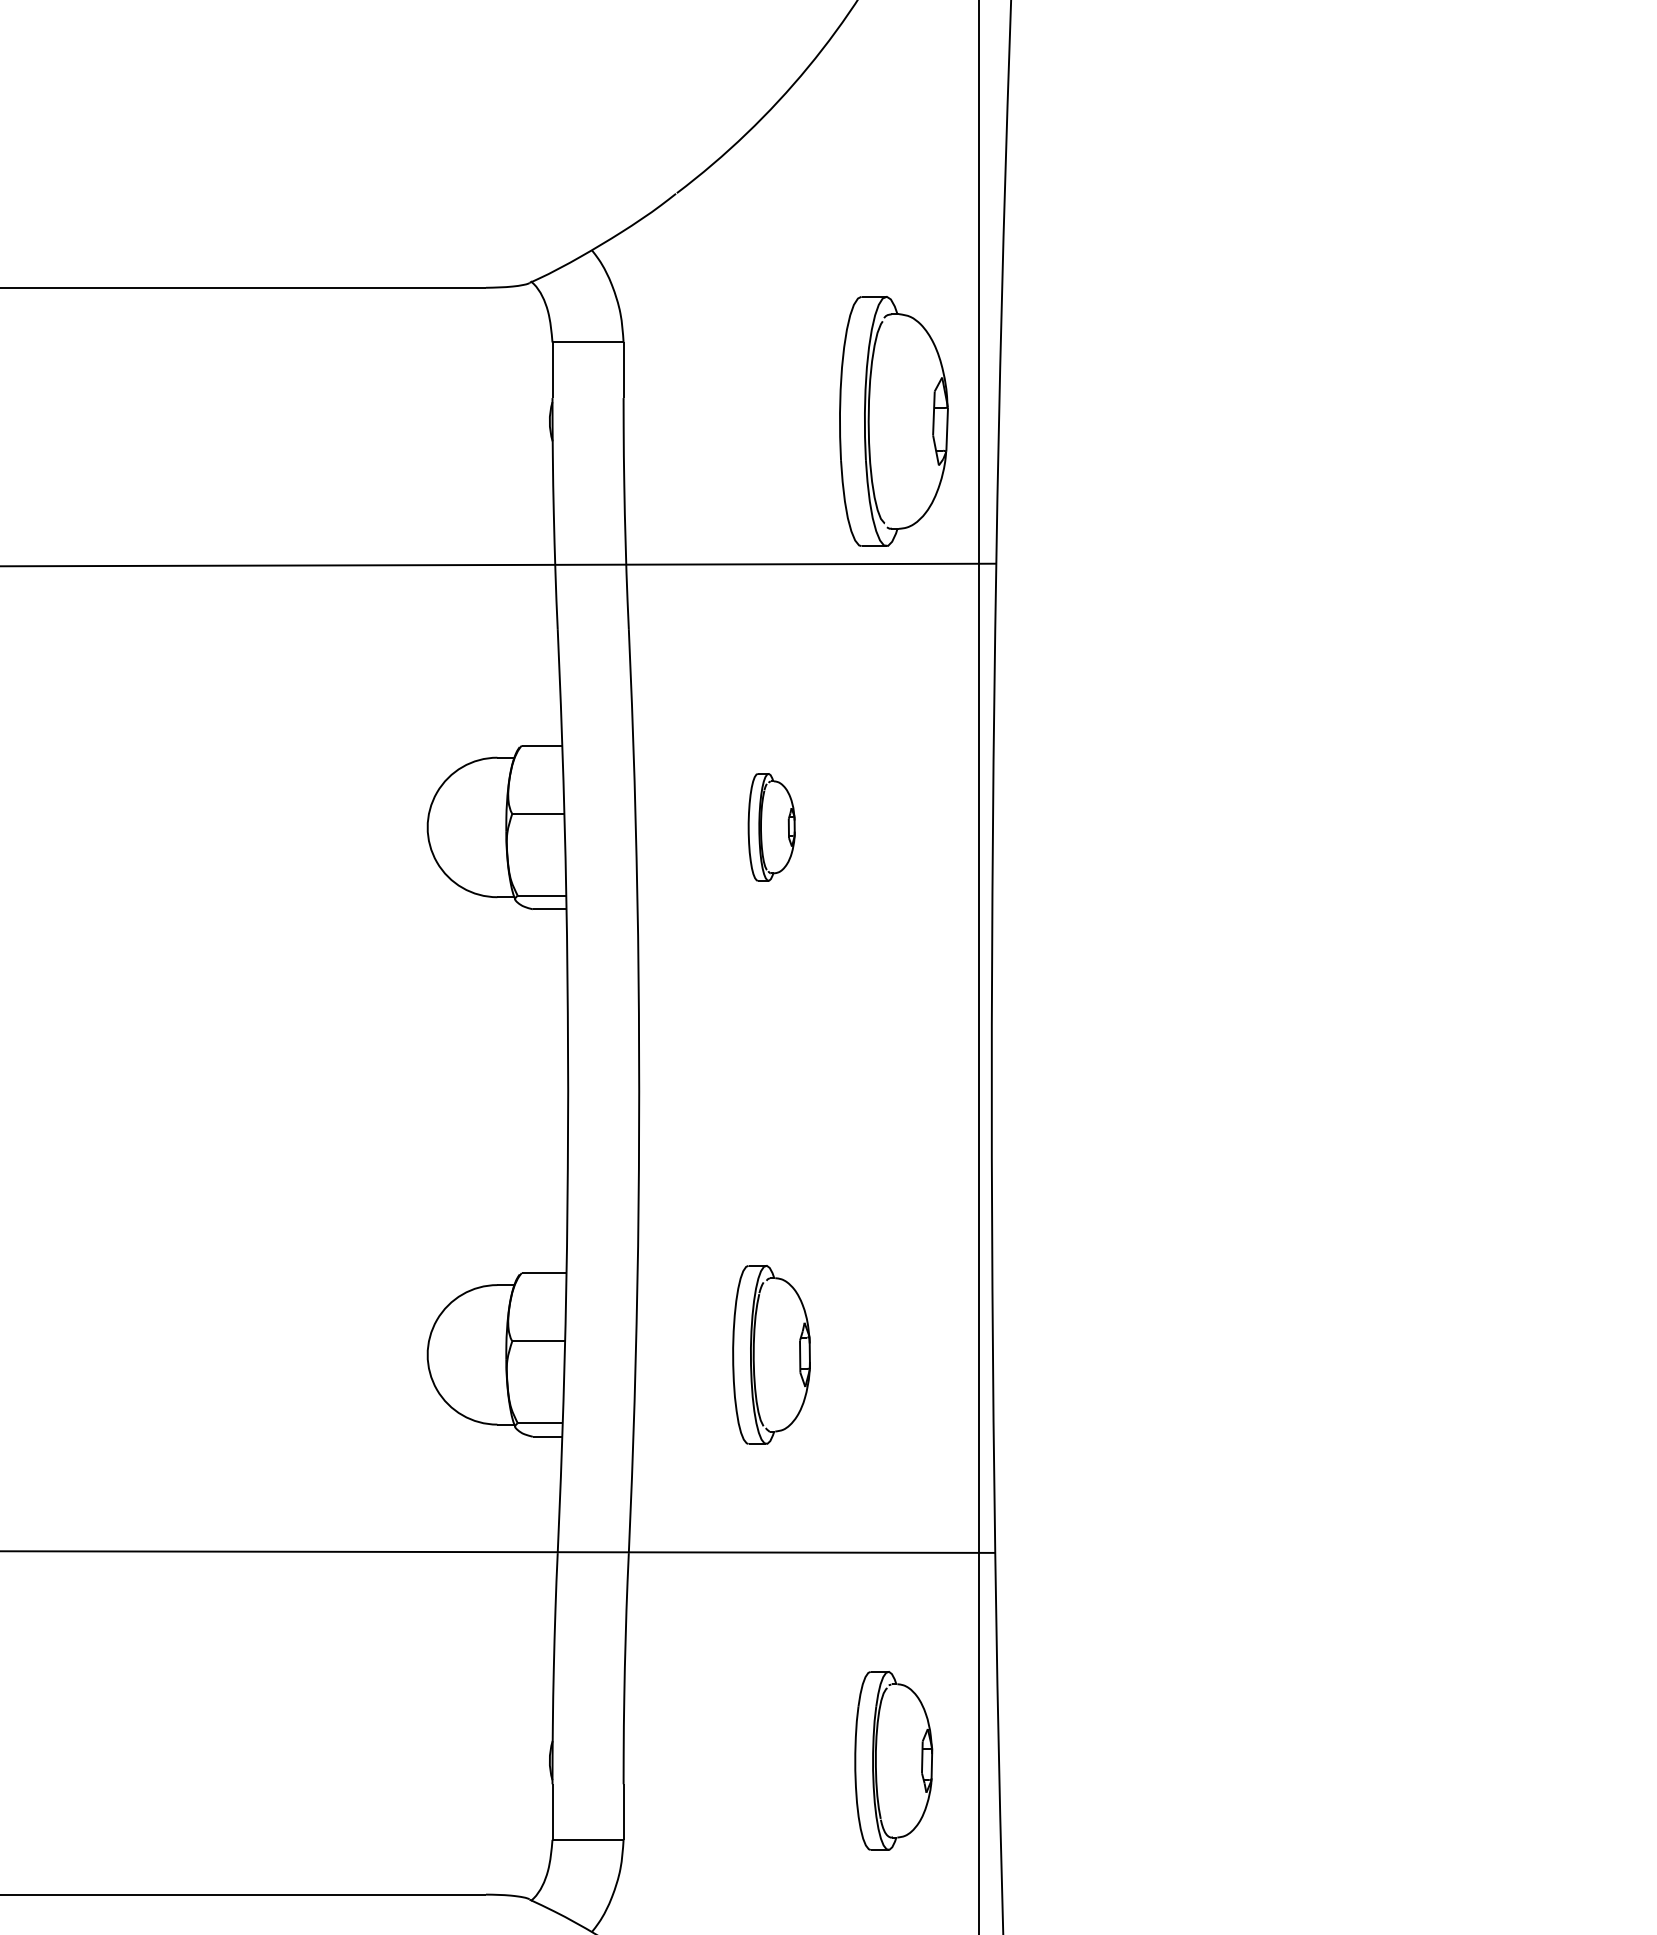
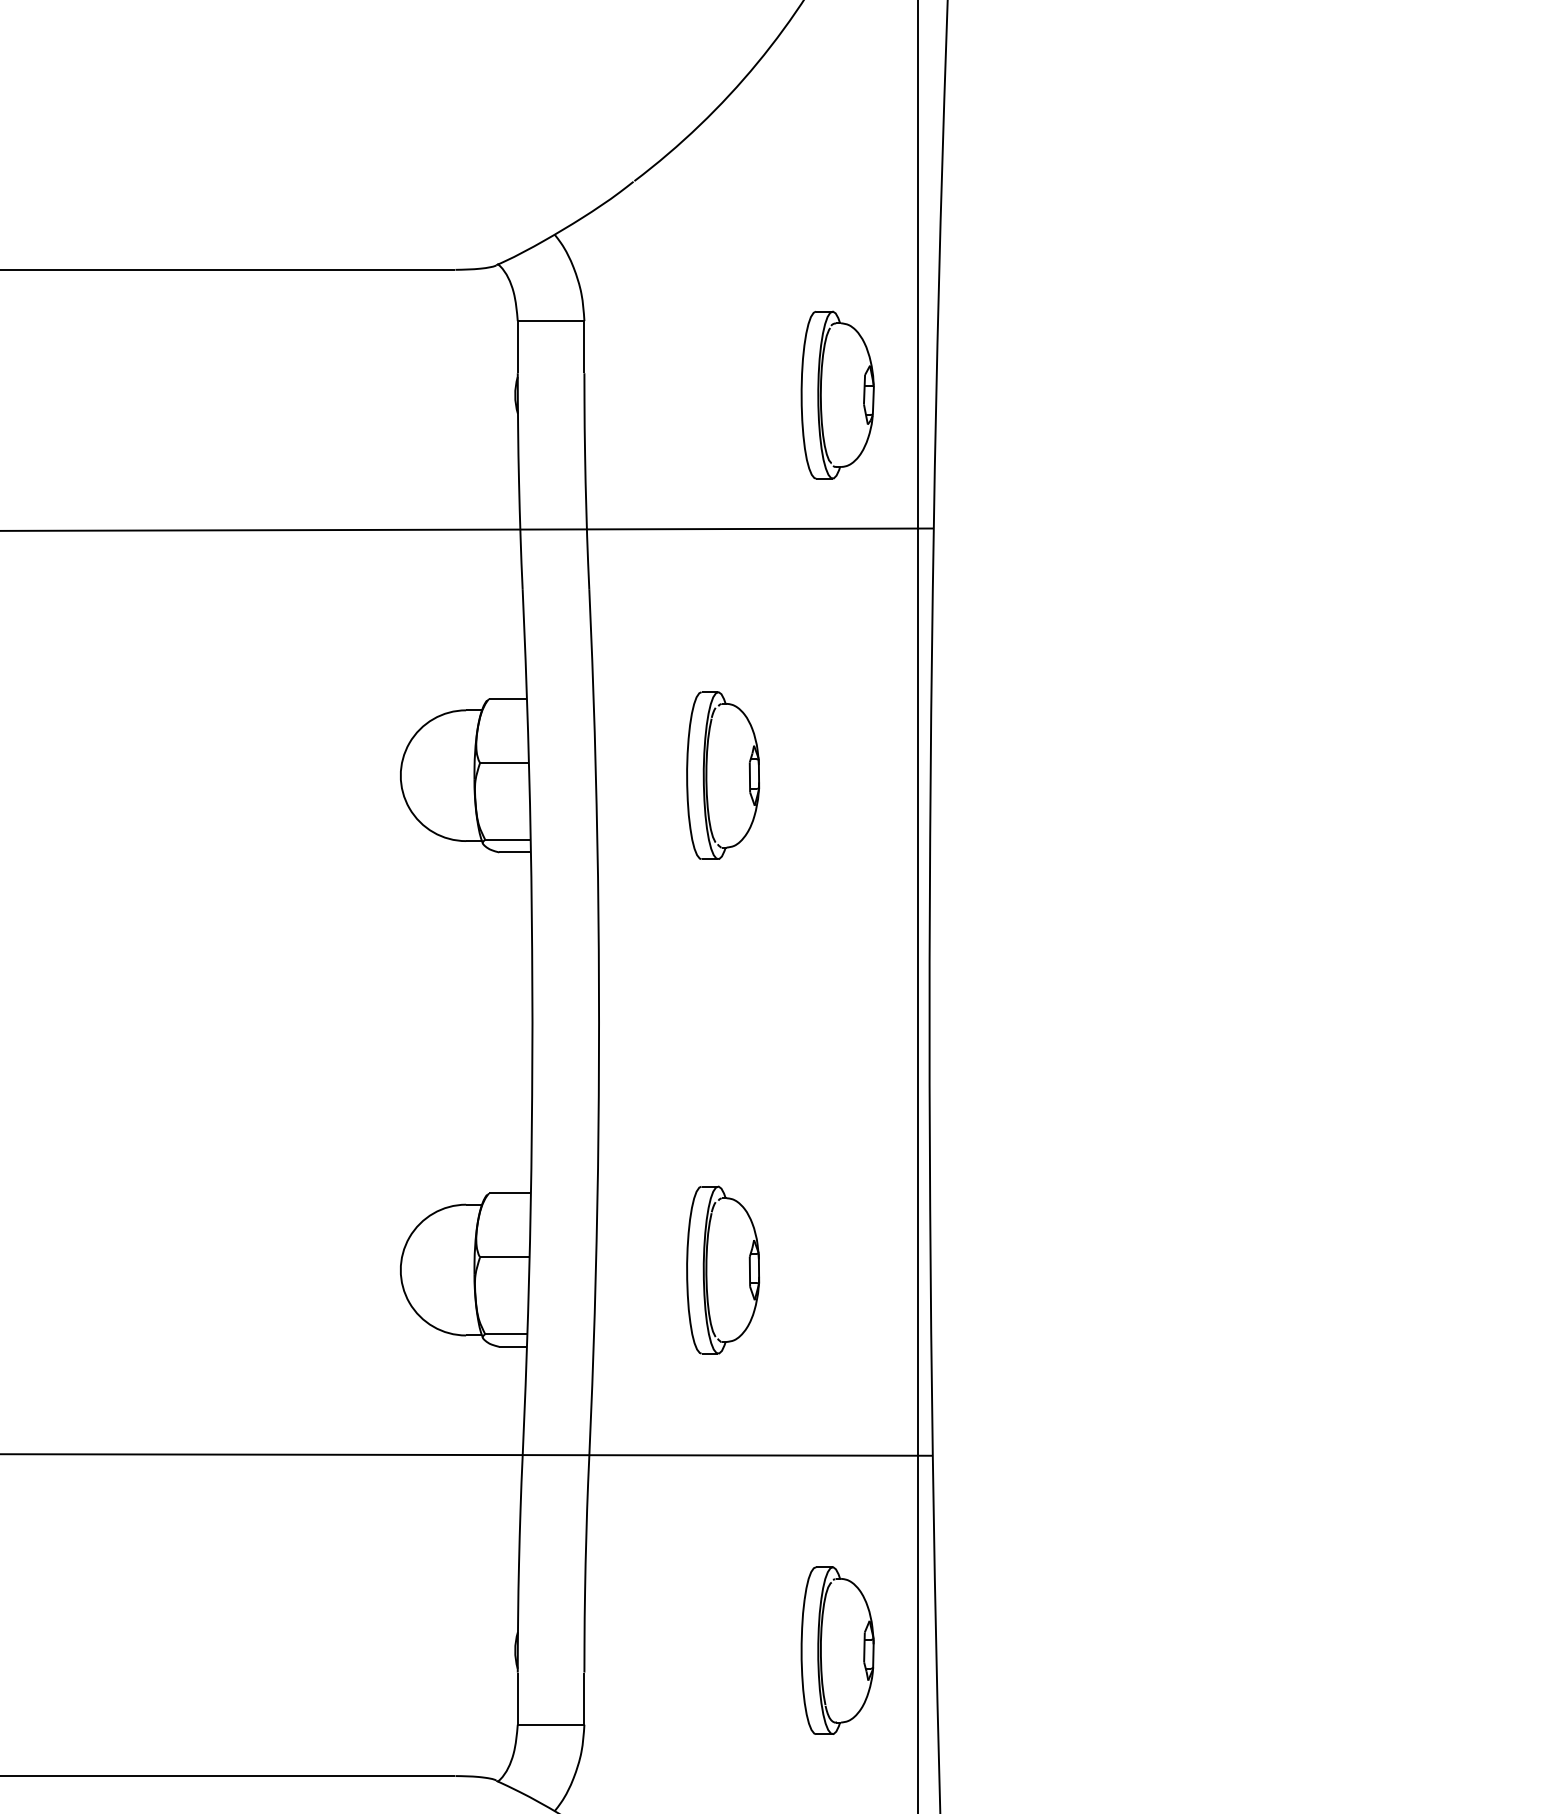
part: (893, 420) -> (837, 394), size x0.71
part: (771, 827) -> (723, 775), size x1.67

